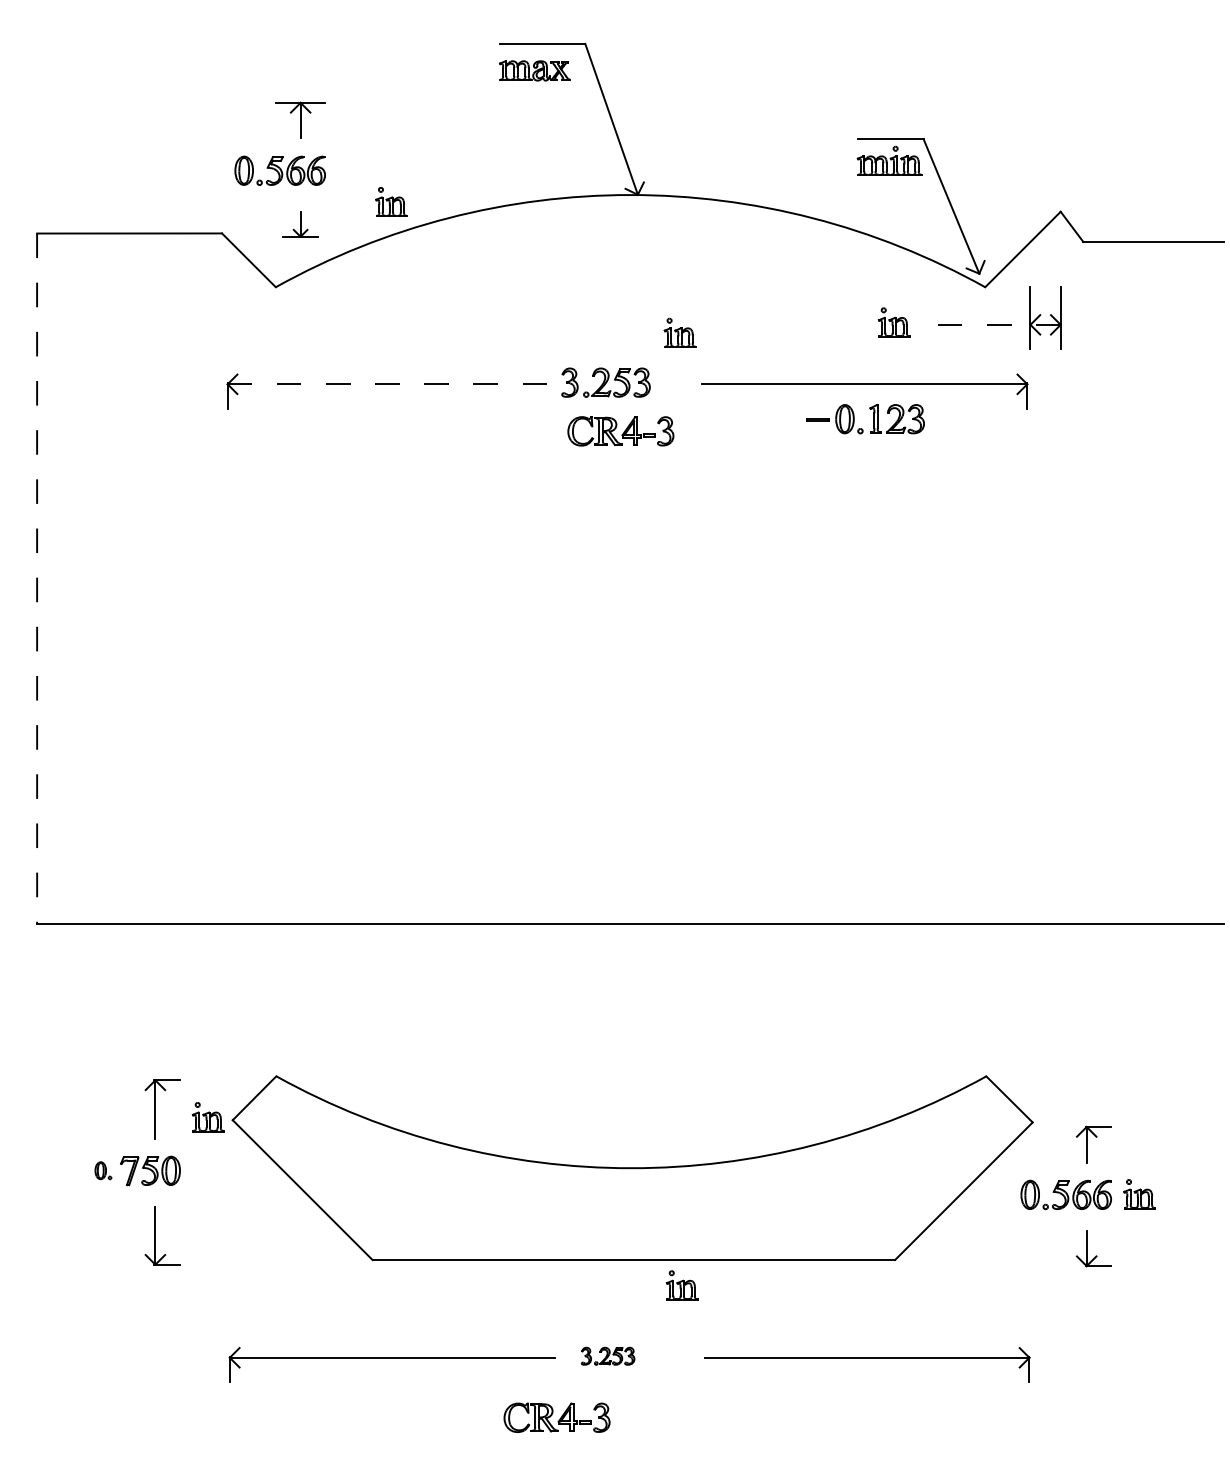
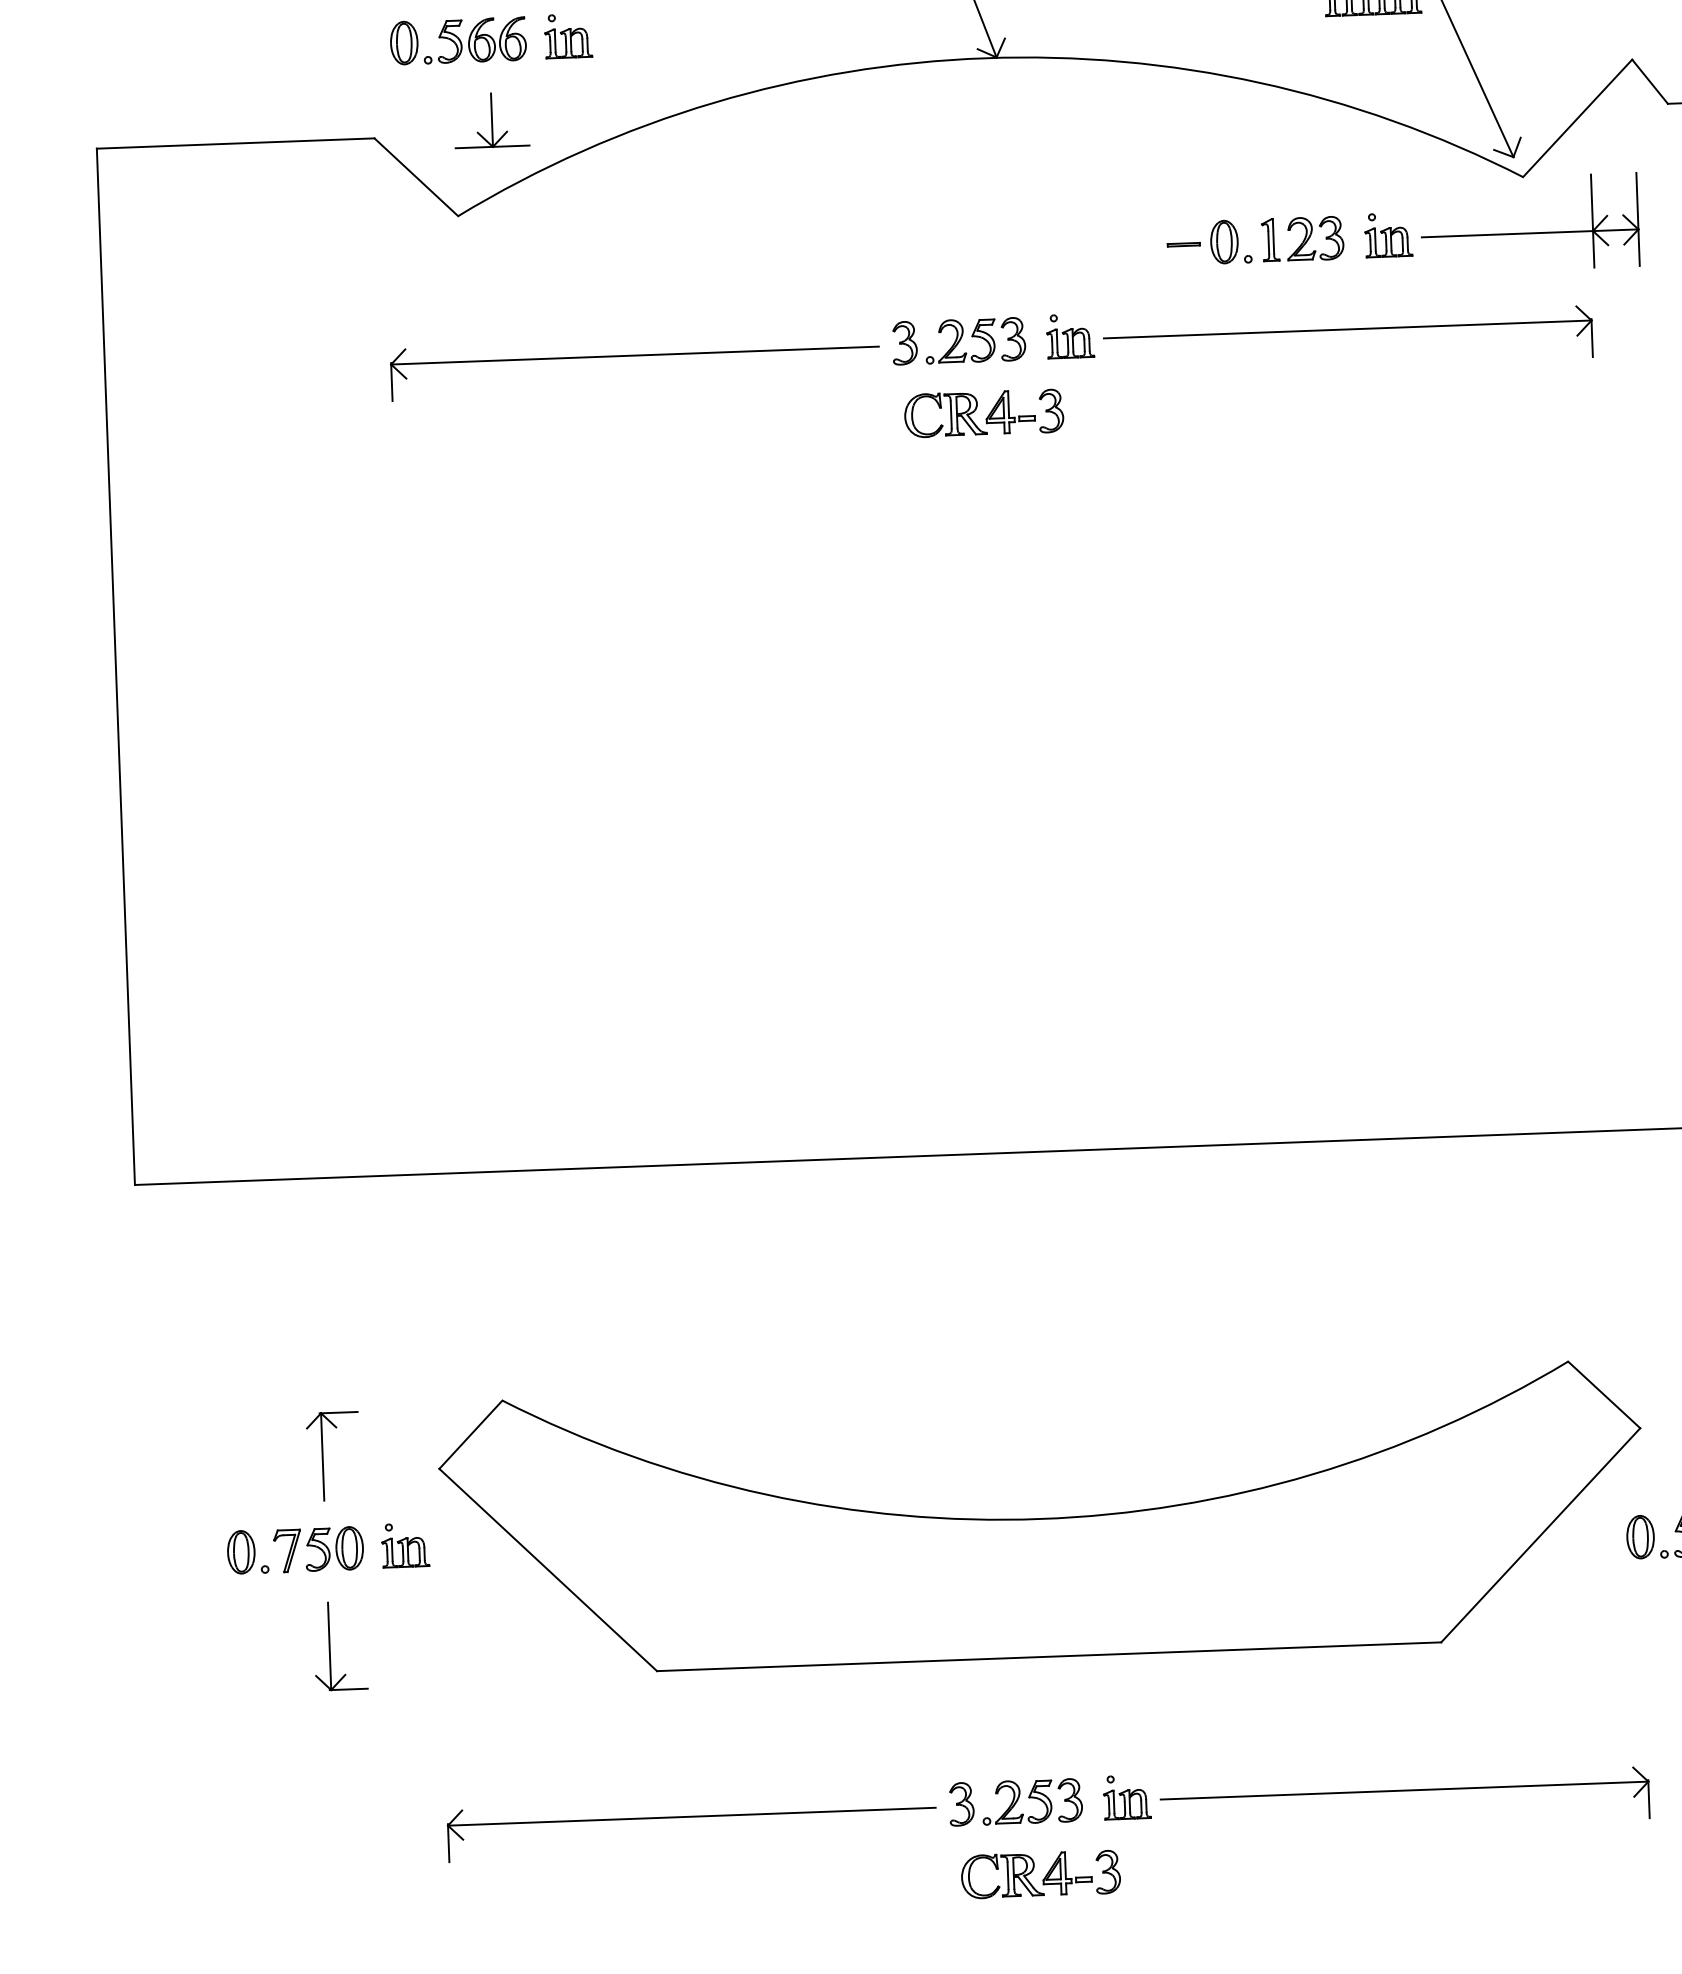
part: (391, 201) -> (568, 35), moved
part: (300, 224) -> (491, 120), size x1.43
line: (988, 324) -> (1530, 232), dashed -> solid
part: (679, 332) -> (1069, 335), moved
line: (390, 384) -> (635, 355), dashed -> solid
part: (873, 419) -> (1267, 240), moved
line: (37, 579) -> (116, 667), dashed -> solid
part: (207, 1117) -> (404, 1545), moved
part: (103, 1170) -> (248, 1551), size x1.67
part: (681, 1285) -> (1125, 1797), moved
part: (607, 1356) -> (1014, 1802), size x1.67
part: (556, 1417) -> (1040, 1874), moved

